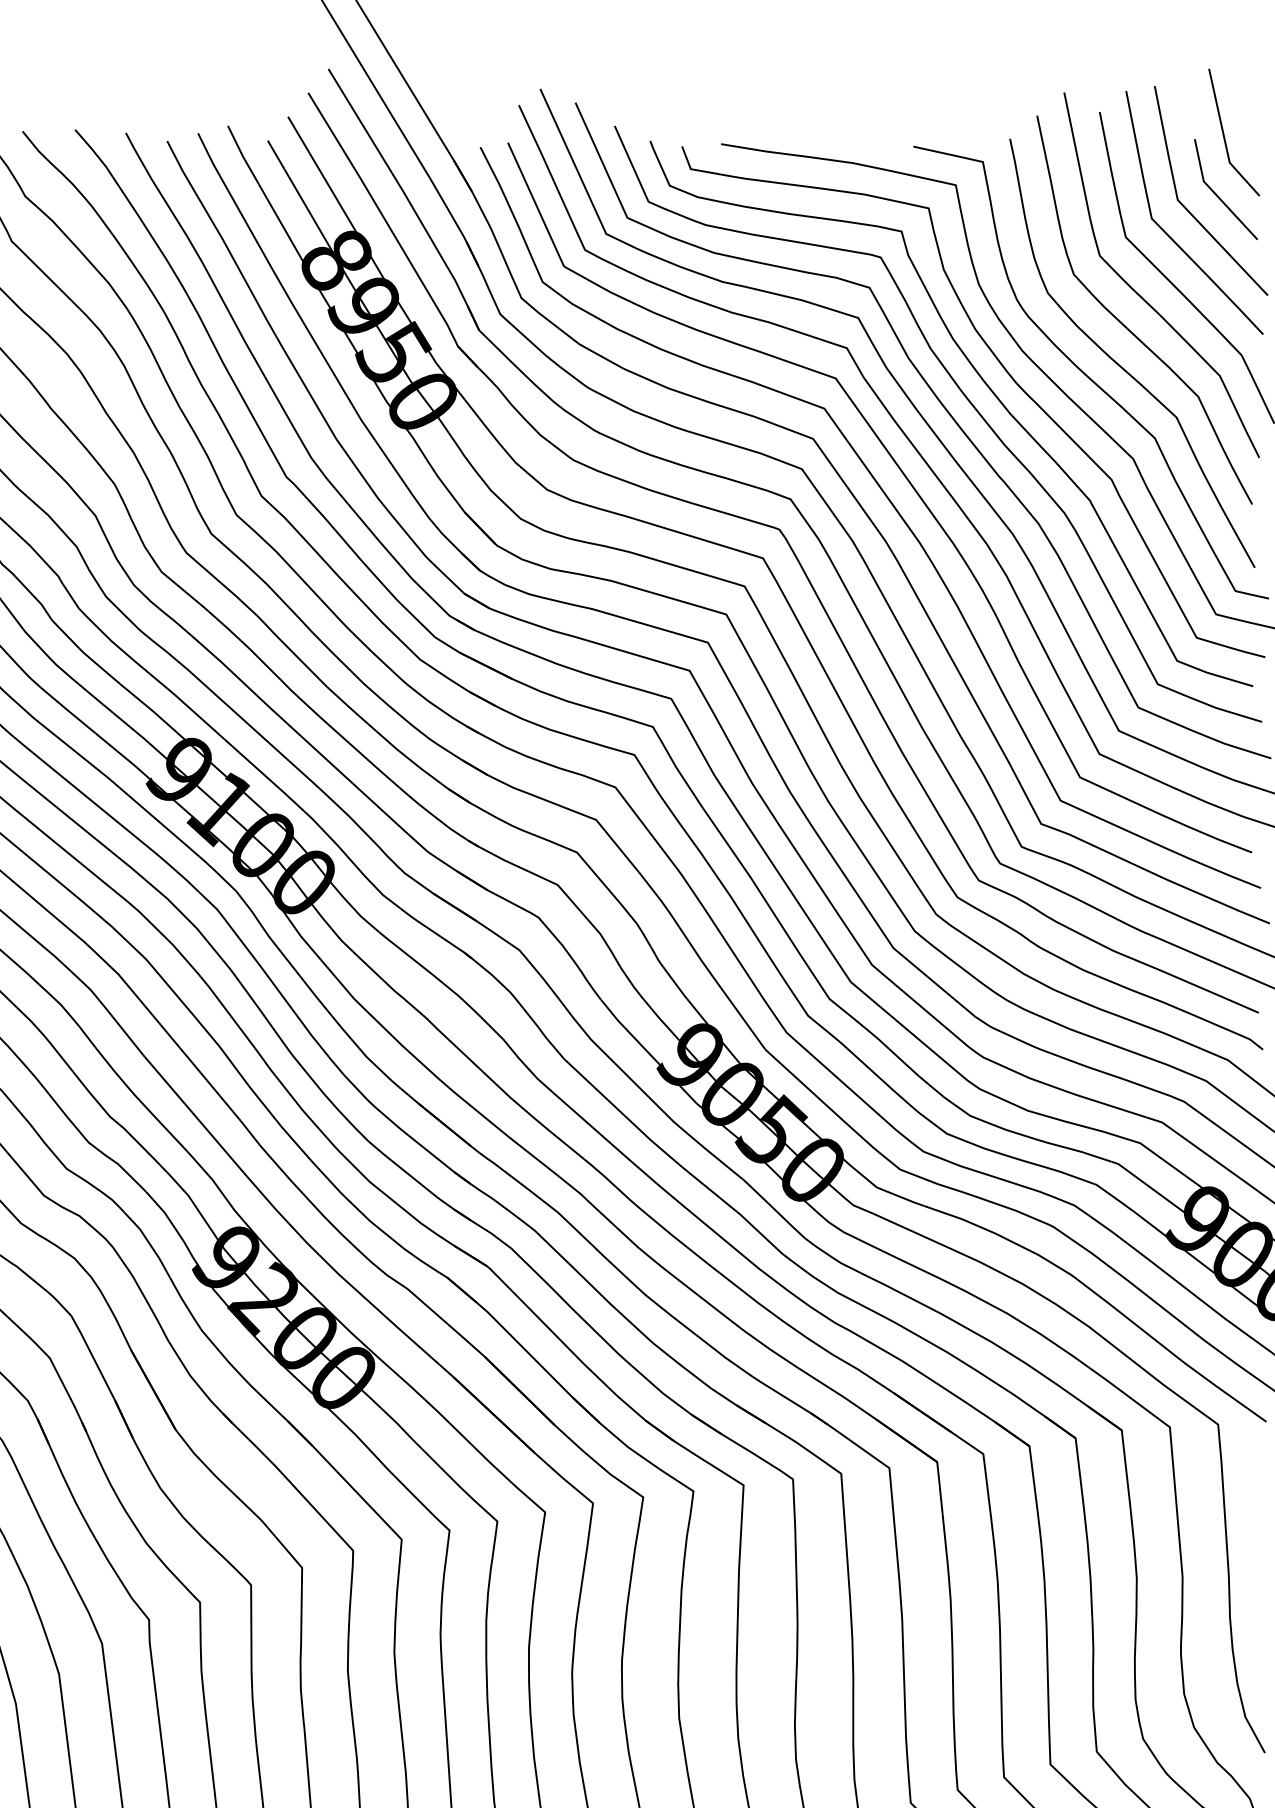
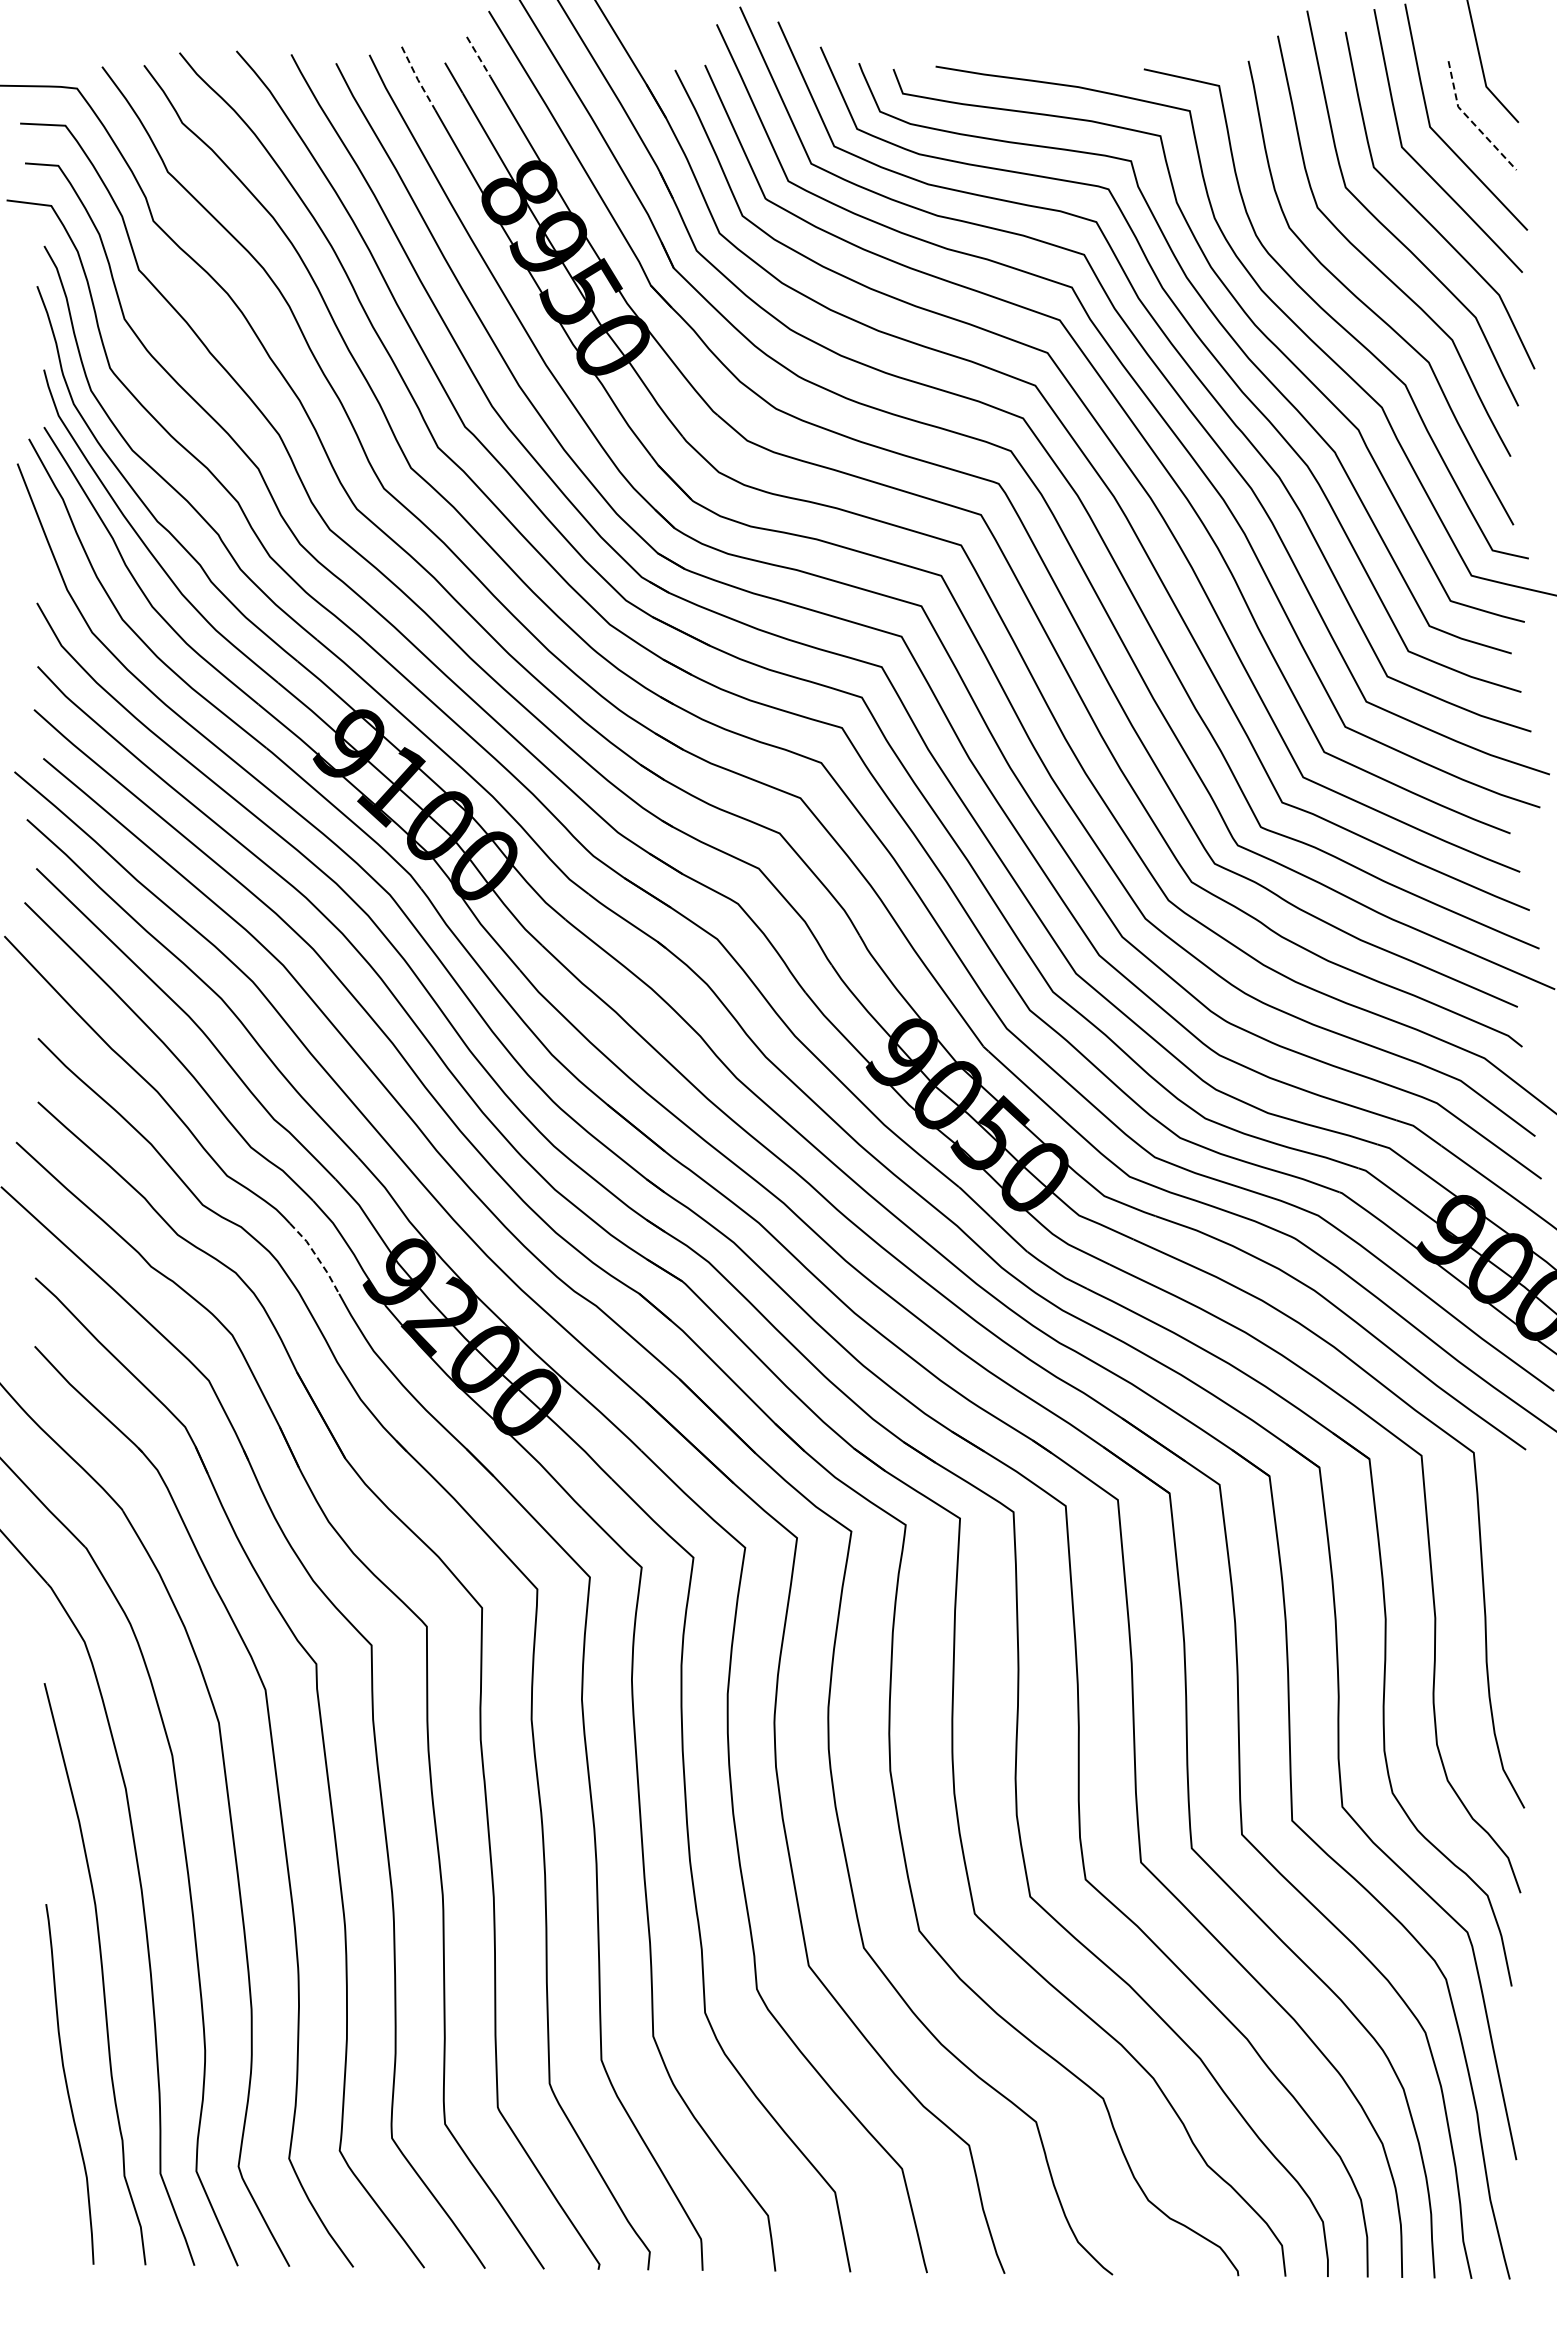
line: (298, 134) -> (478, 56), solid -> dashed
line: (243, 156) -> (418, 79), solid -> dashed
line: (1216, 194) -> (1471, 121), solid -> dashed
line: (149, 1243) -> (316, 1256), solid -> dashed

